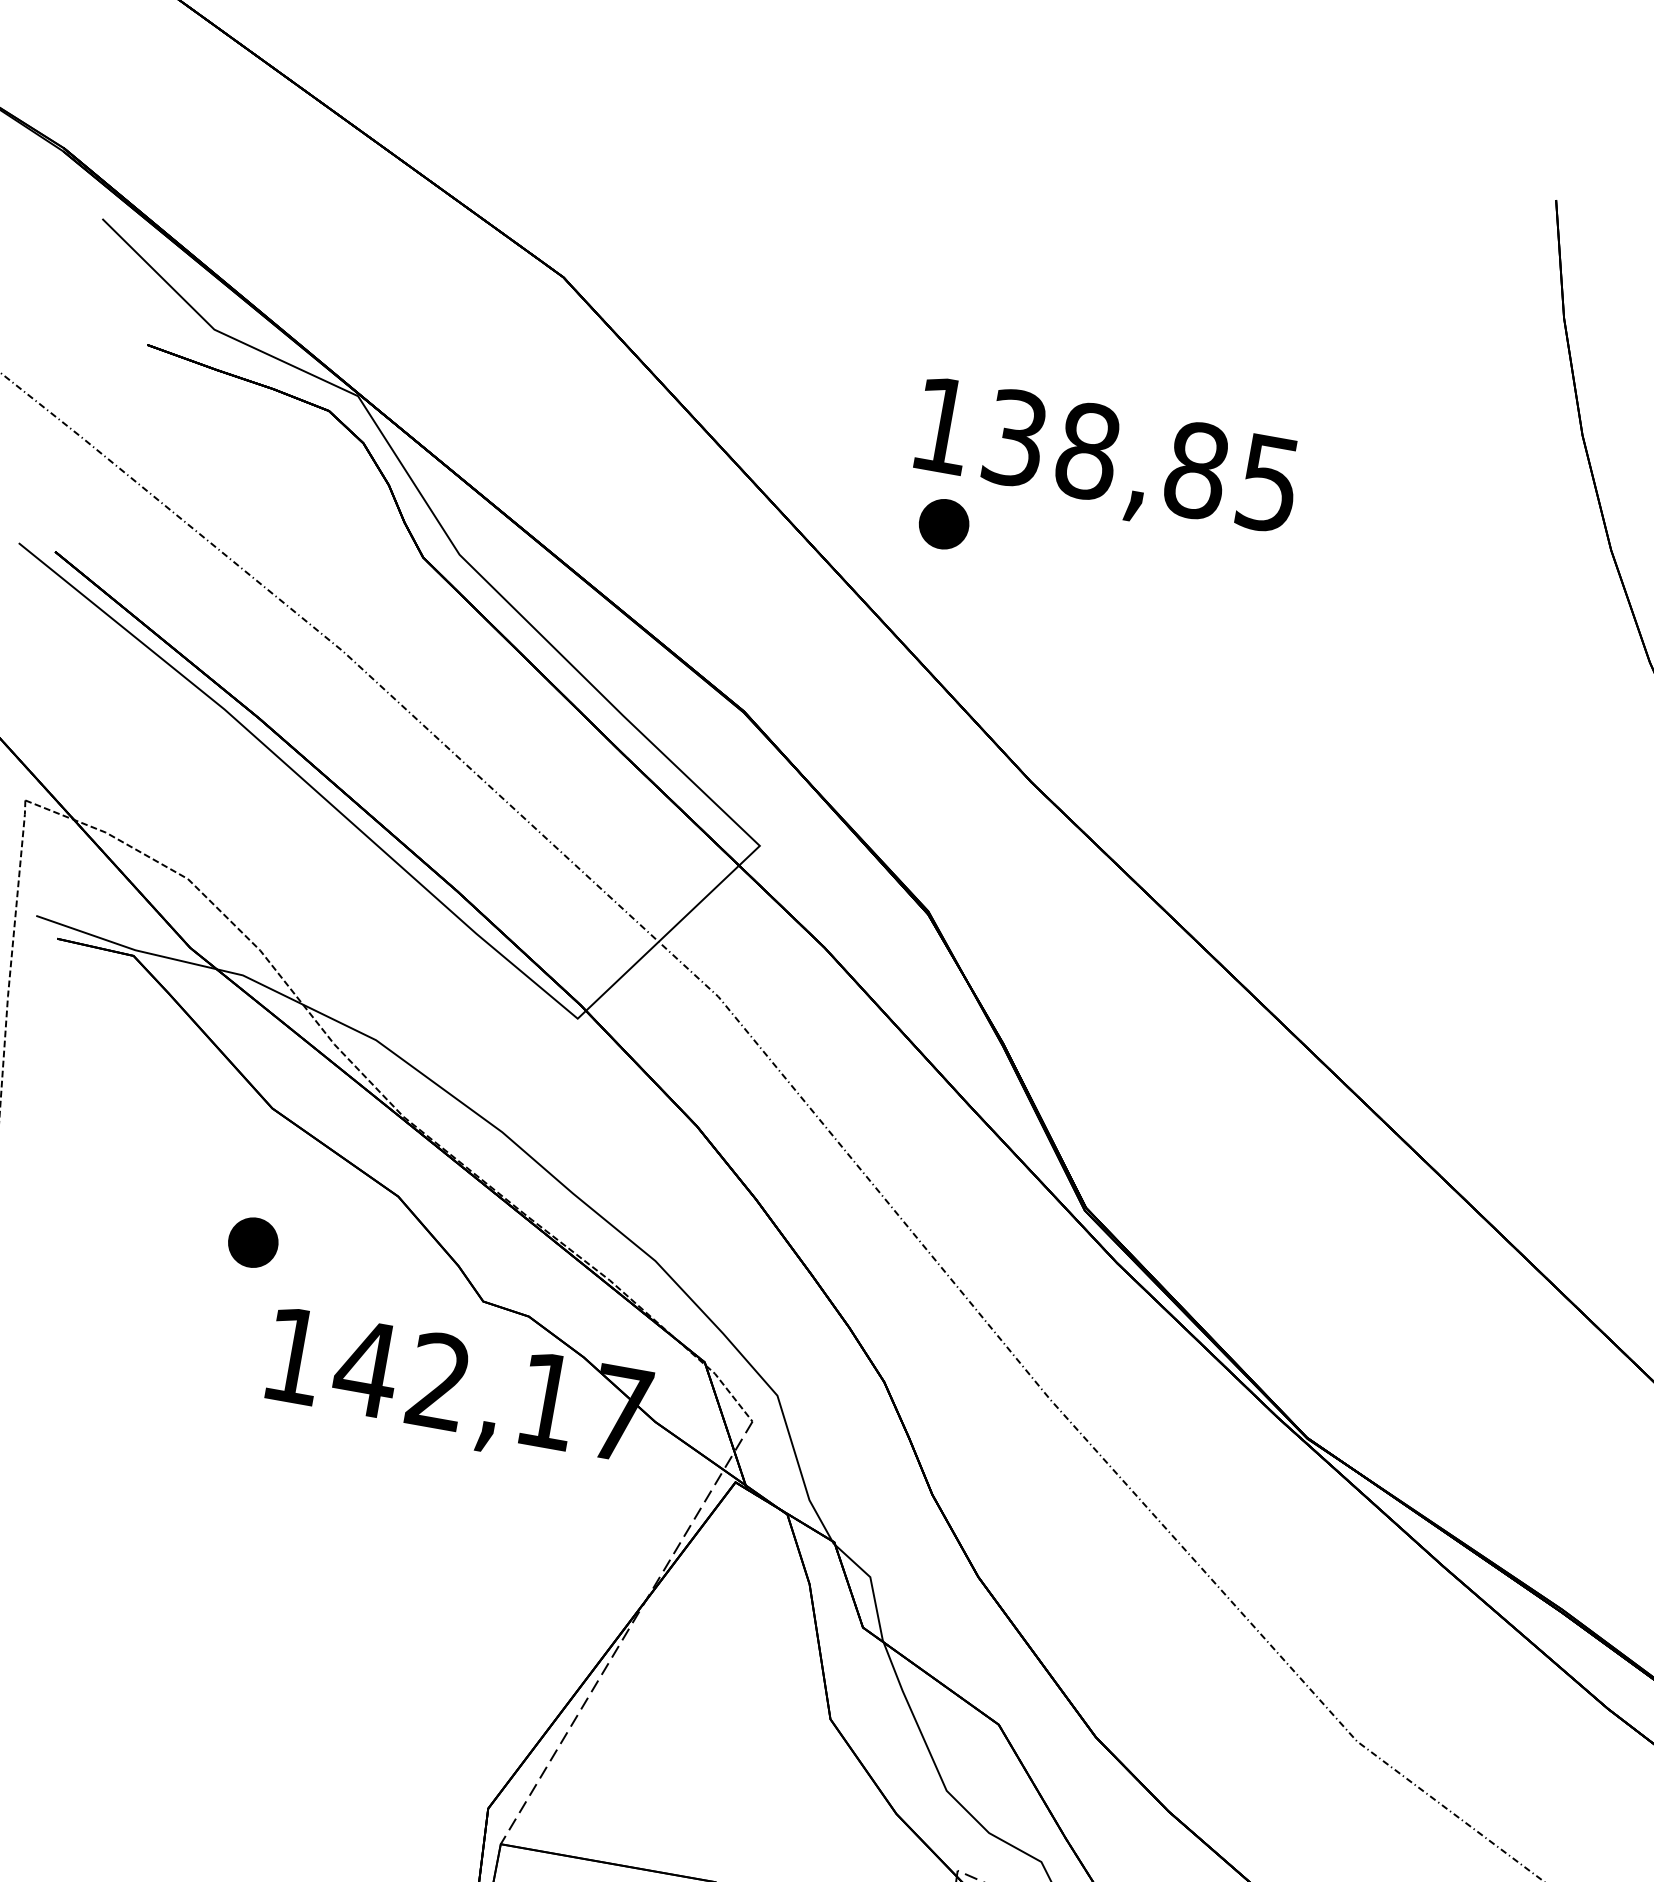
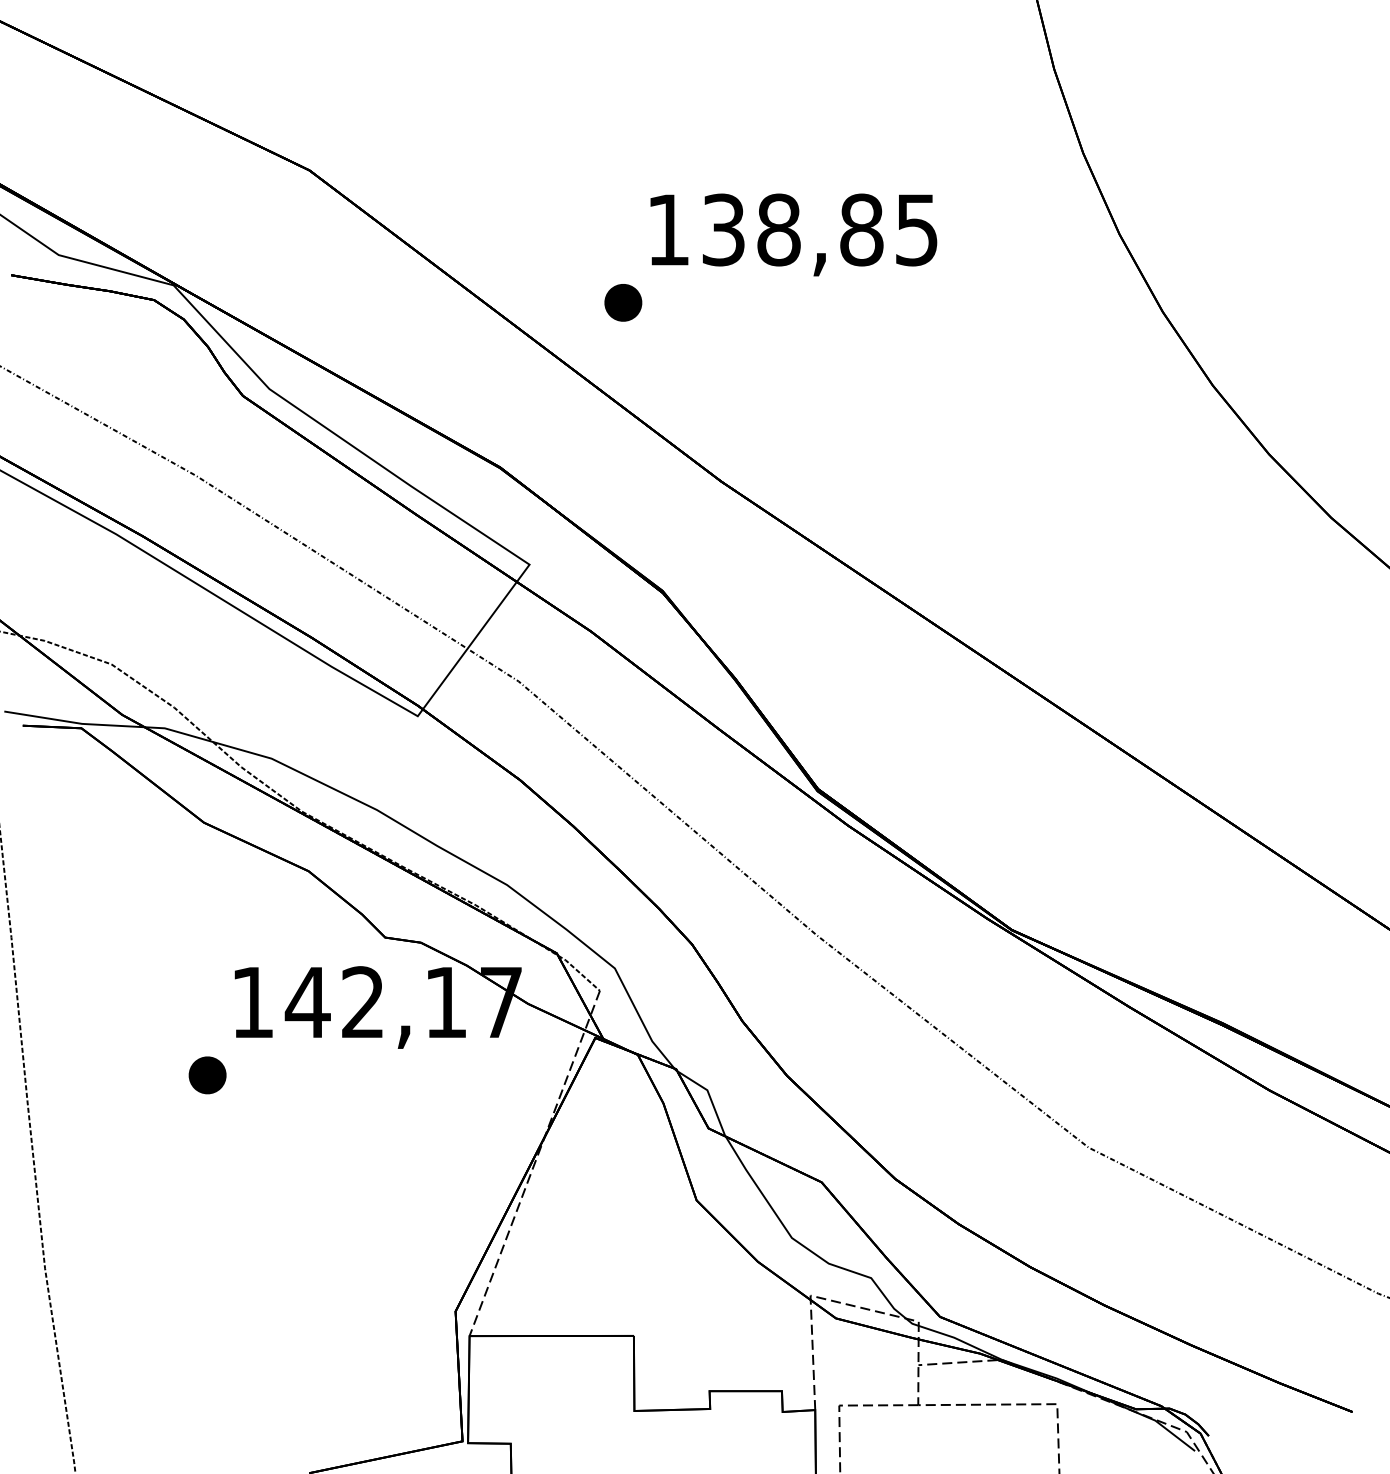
text: (1105, 460) -> (793, 234), moved
part: (253, 1242) -> (207, 1075), moved

